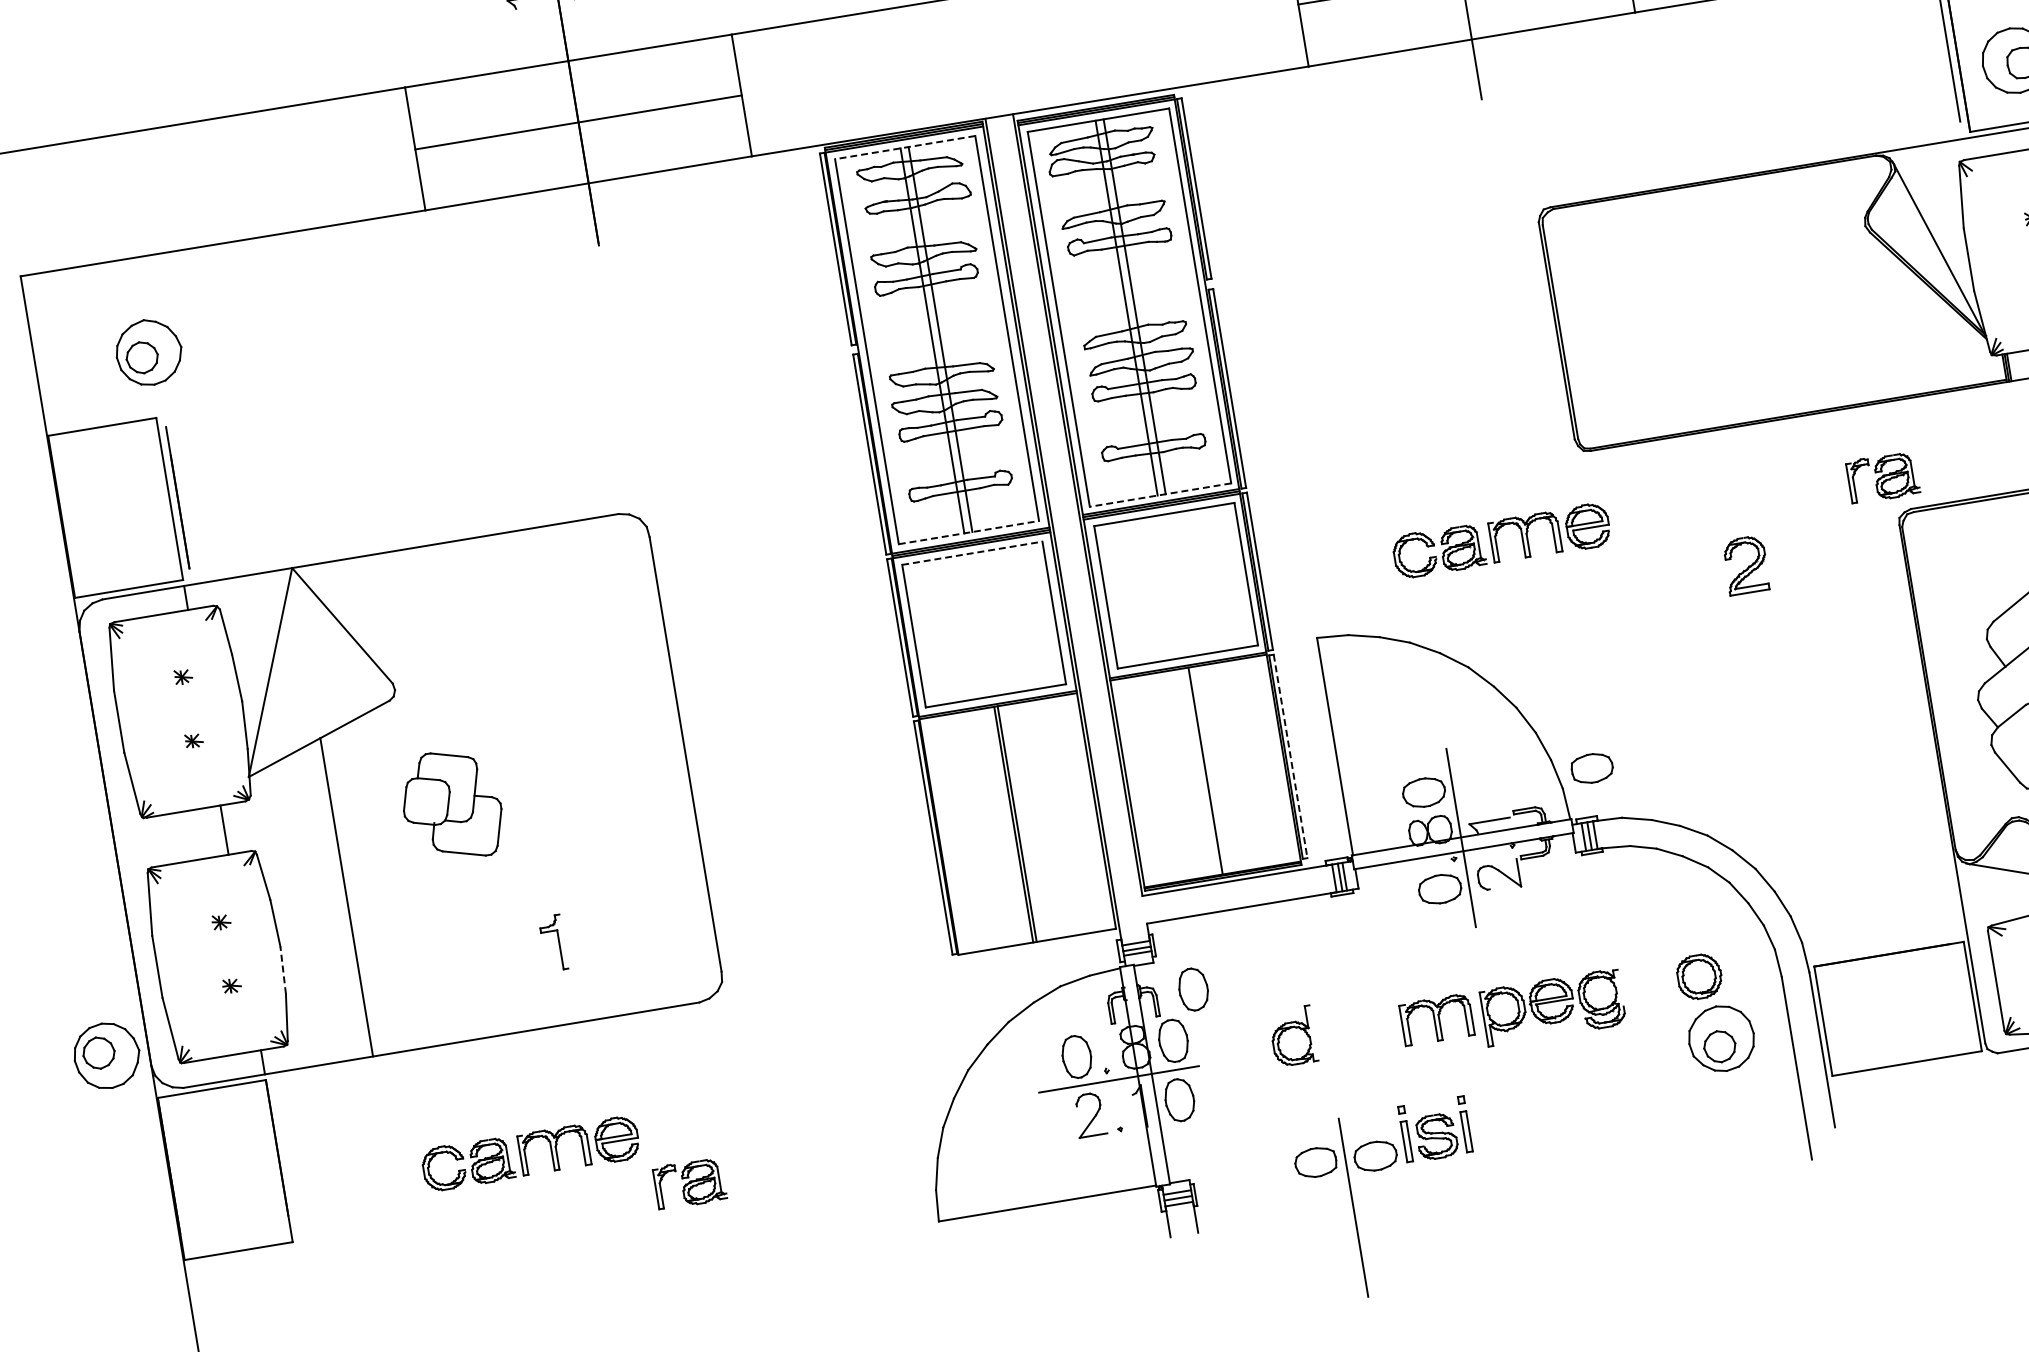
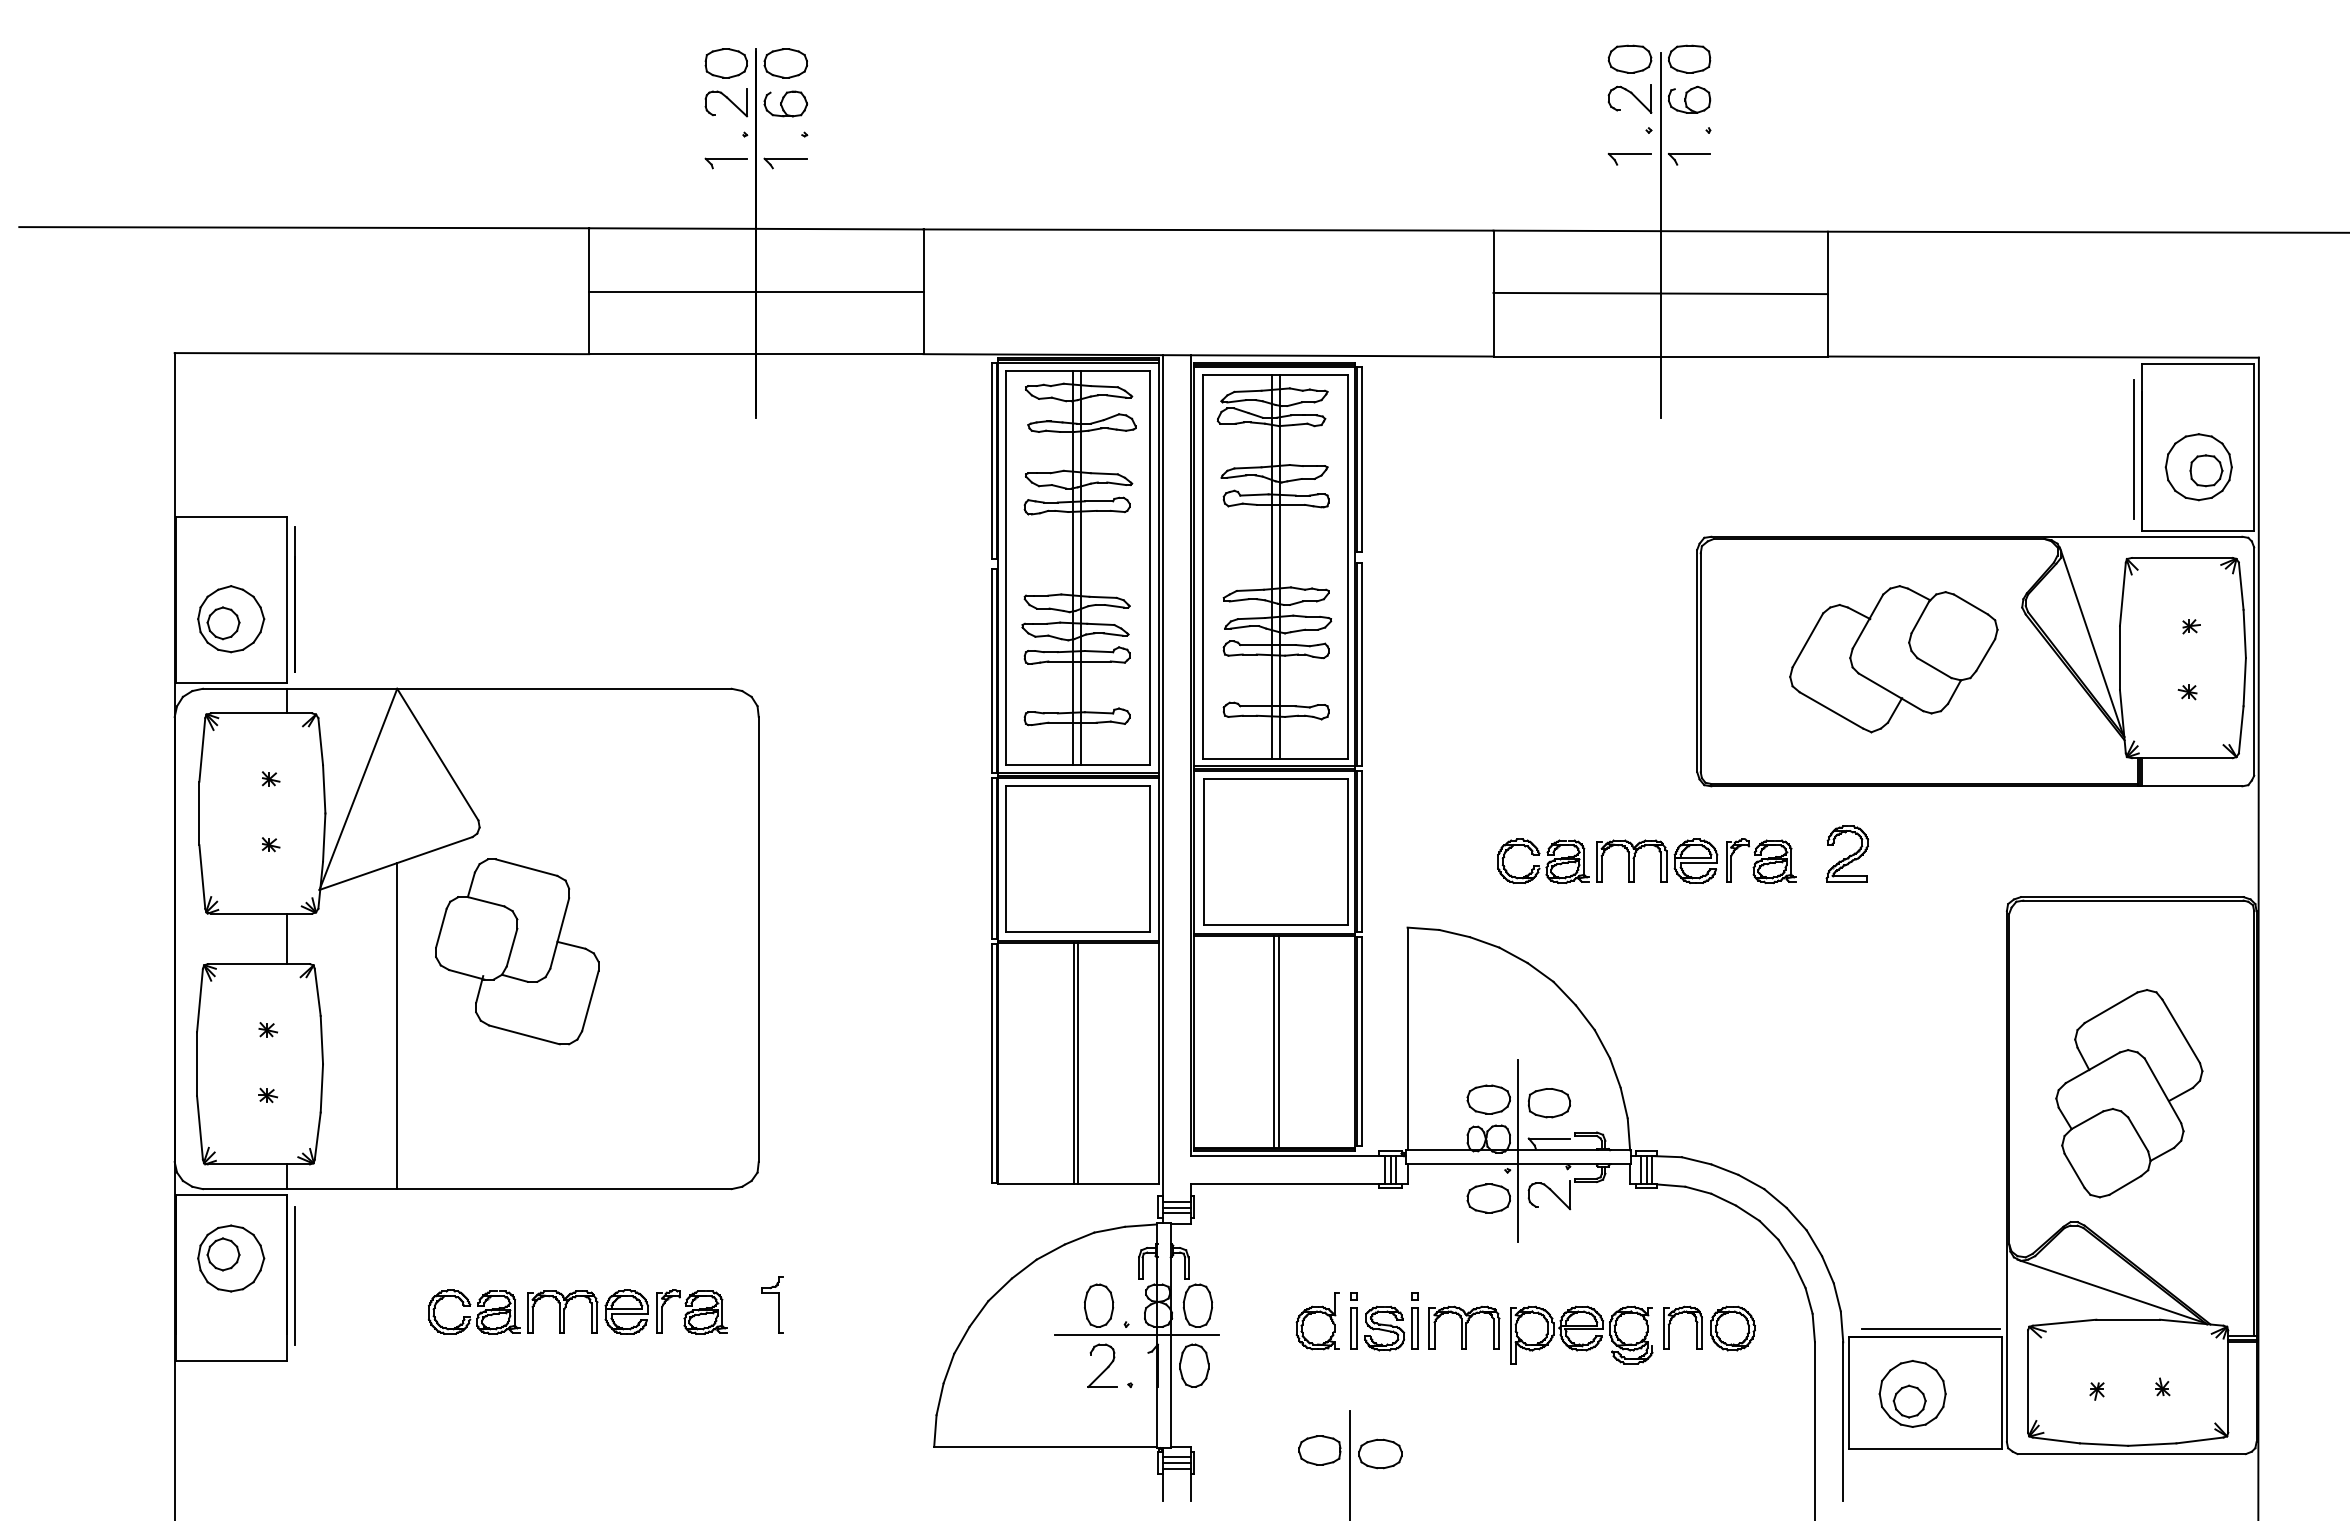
line: (904, 147) -> (1077, 370), dashed -> solid
part: (1748, 297) -> (1893, 659), added
part: (149, 352) -> (231, 619), moved
part: (1883, 476) -> (1761, 860), moved
line: (1159, 495) -> (1274, 759), dashed -> solid
line: (968, 533) -> (1077, 765), dashed -> solid
line: (972, 553) -> (1077, 786), dashed -> solid
part: (1745, 564) -> (1846, 853), moved
line: (1290, 756) -> (1361, 1041), dashed -> solid
part: (1591, 768) -> (1548, 1103), moved
line: (1210, 769) -> (1279, 1041), added
part: (452, 805) -> (517, 951), size x1.67
part: (553, 942) -> (772, 1304), moved
line: (1892, 945) -> (1930, 1329), added
line: (282, 969) -> (321, 1087), dashed -> solid
part: (1638, 981) -> (1671, 1323), added
part: (1193, 989) -> (1226, 1257), removed
part: (1721, 1038) -> (1912, 1393), moved
part: (107, 1055) -> (231, 1258), moved
part: (1435, 1129) -> (1384, 1321), moved
line: (286, 1157) -> (294, 1275), added
part: (689, 1183) -> (691, 1311), moved

